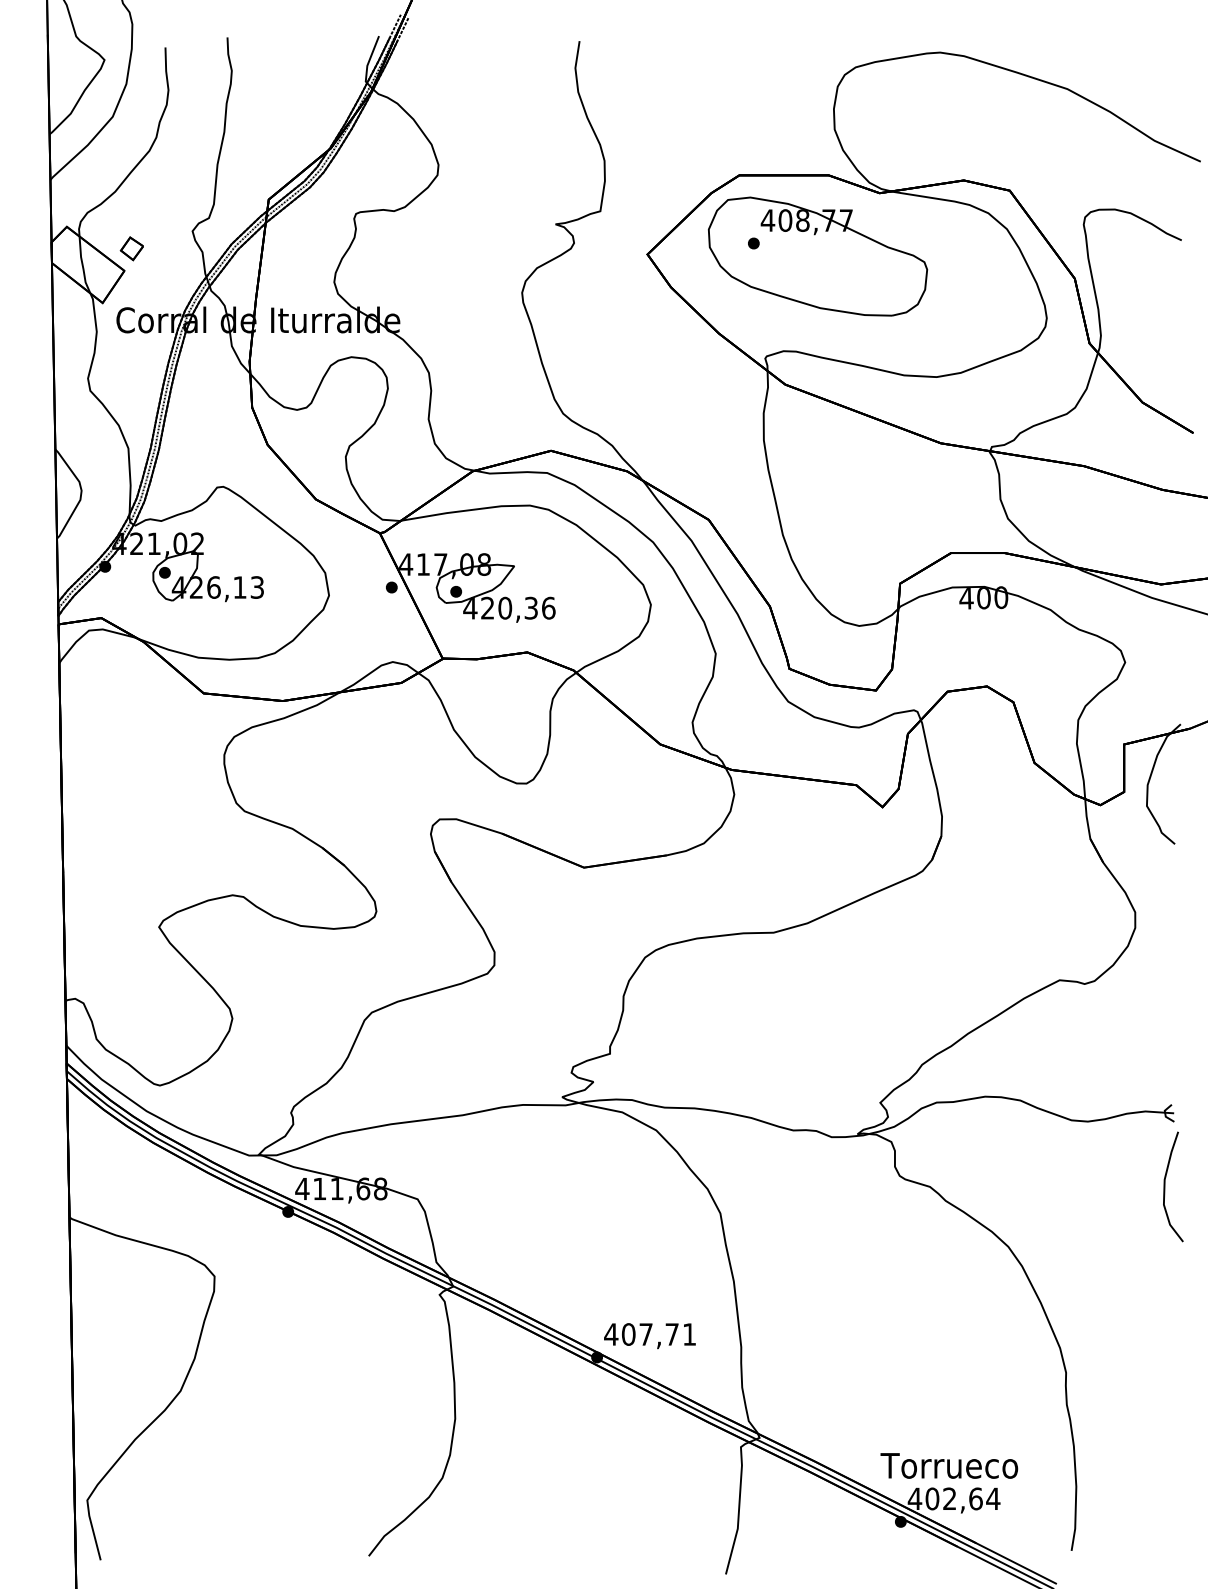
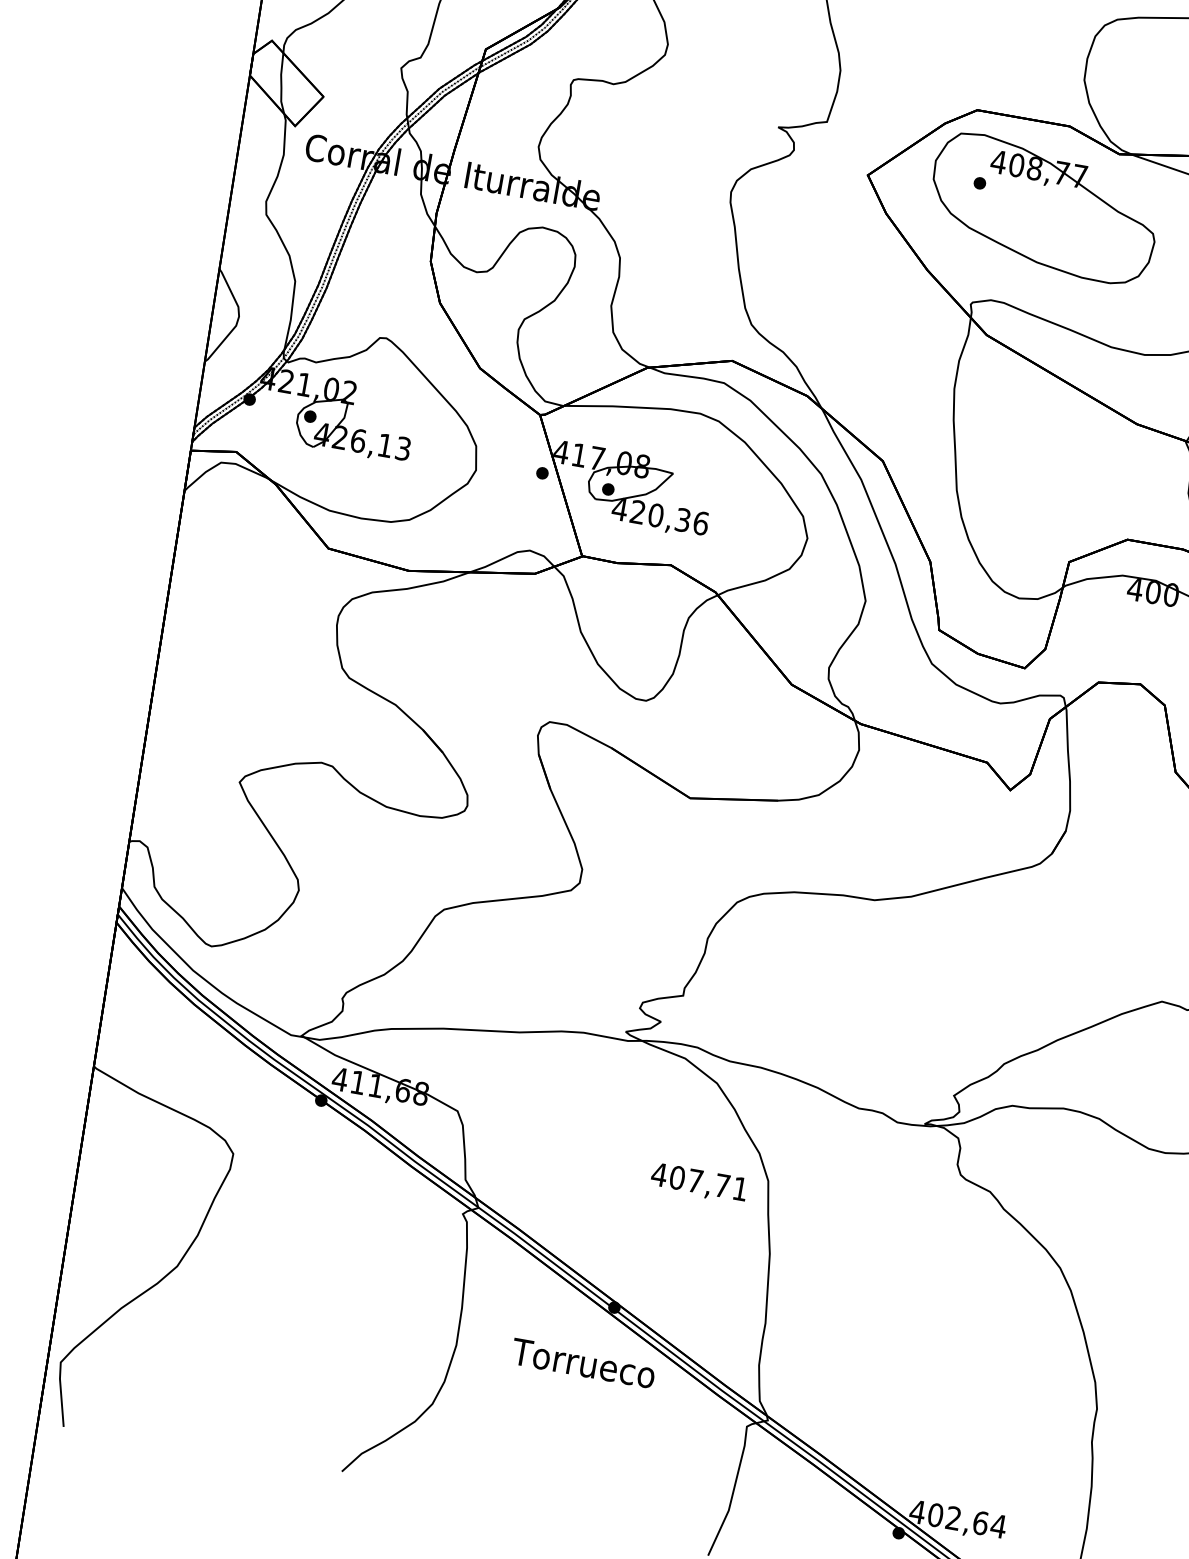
part: (131, 248) -> (334, 74), removed
text: (649, 1336) -> (698, 1183), moved
text: (949, 1465) -> (583, 1363), moved

